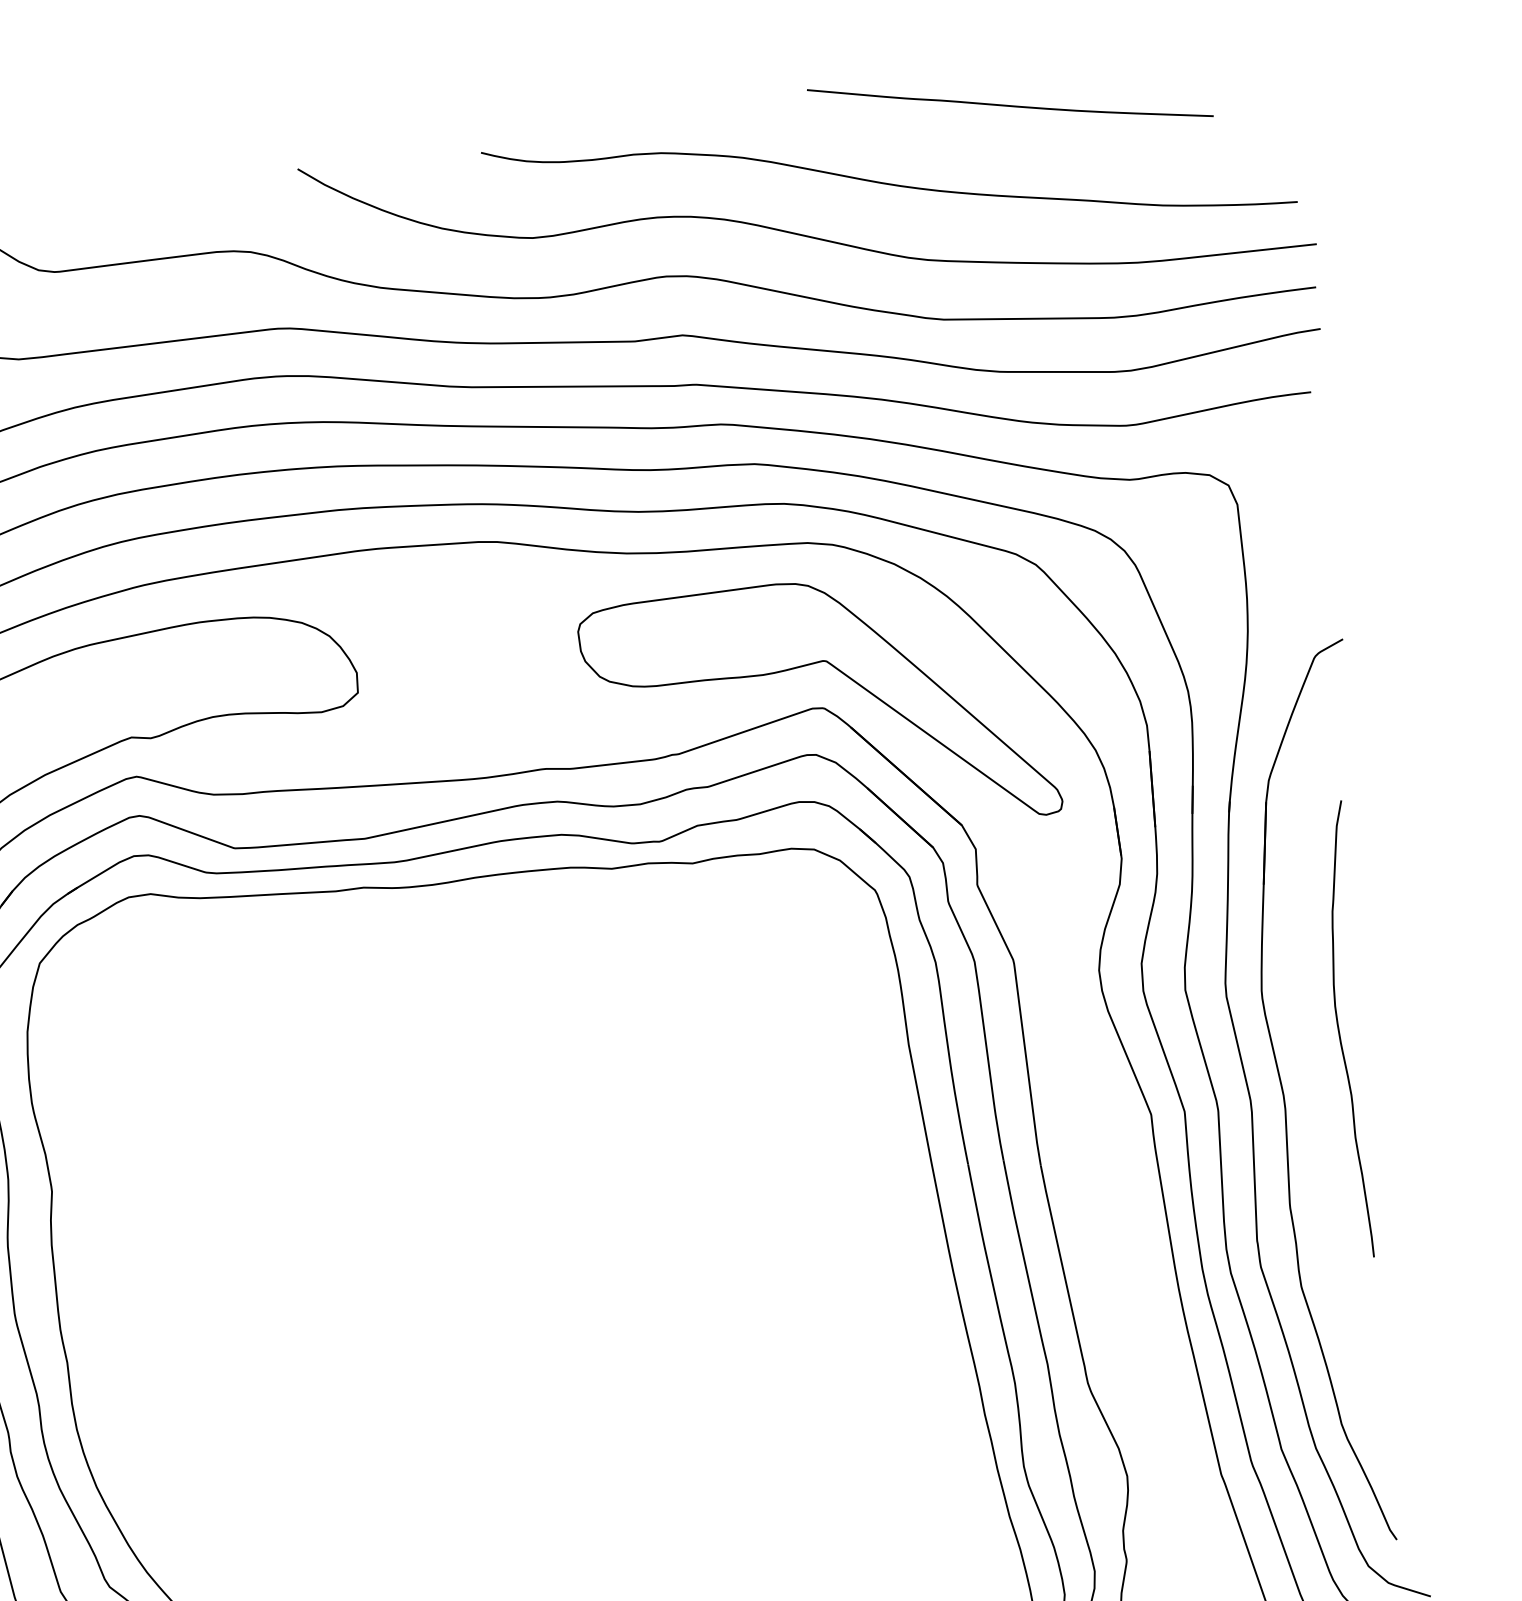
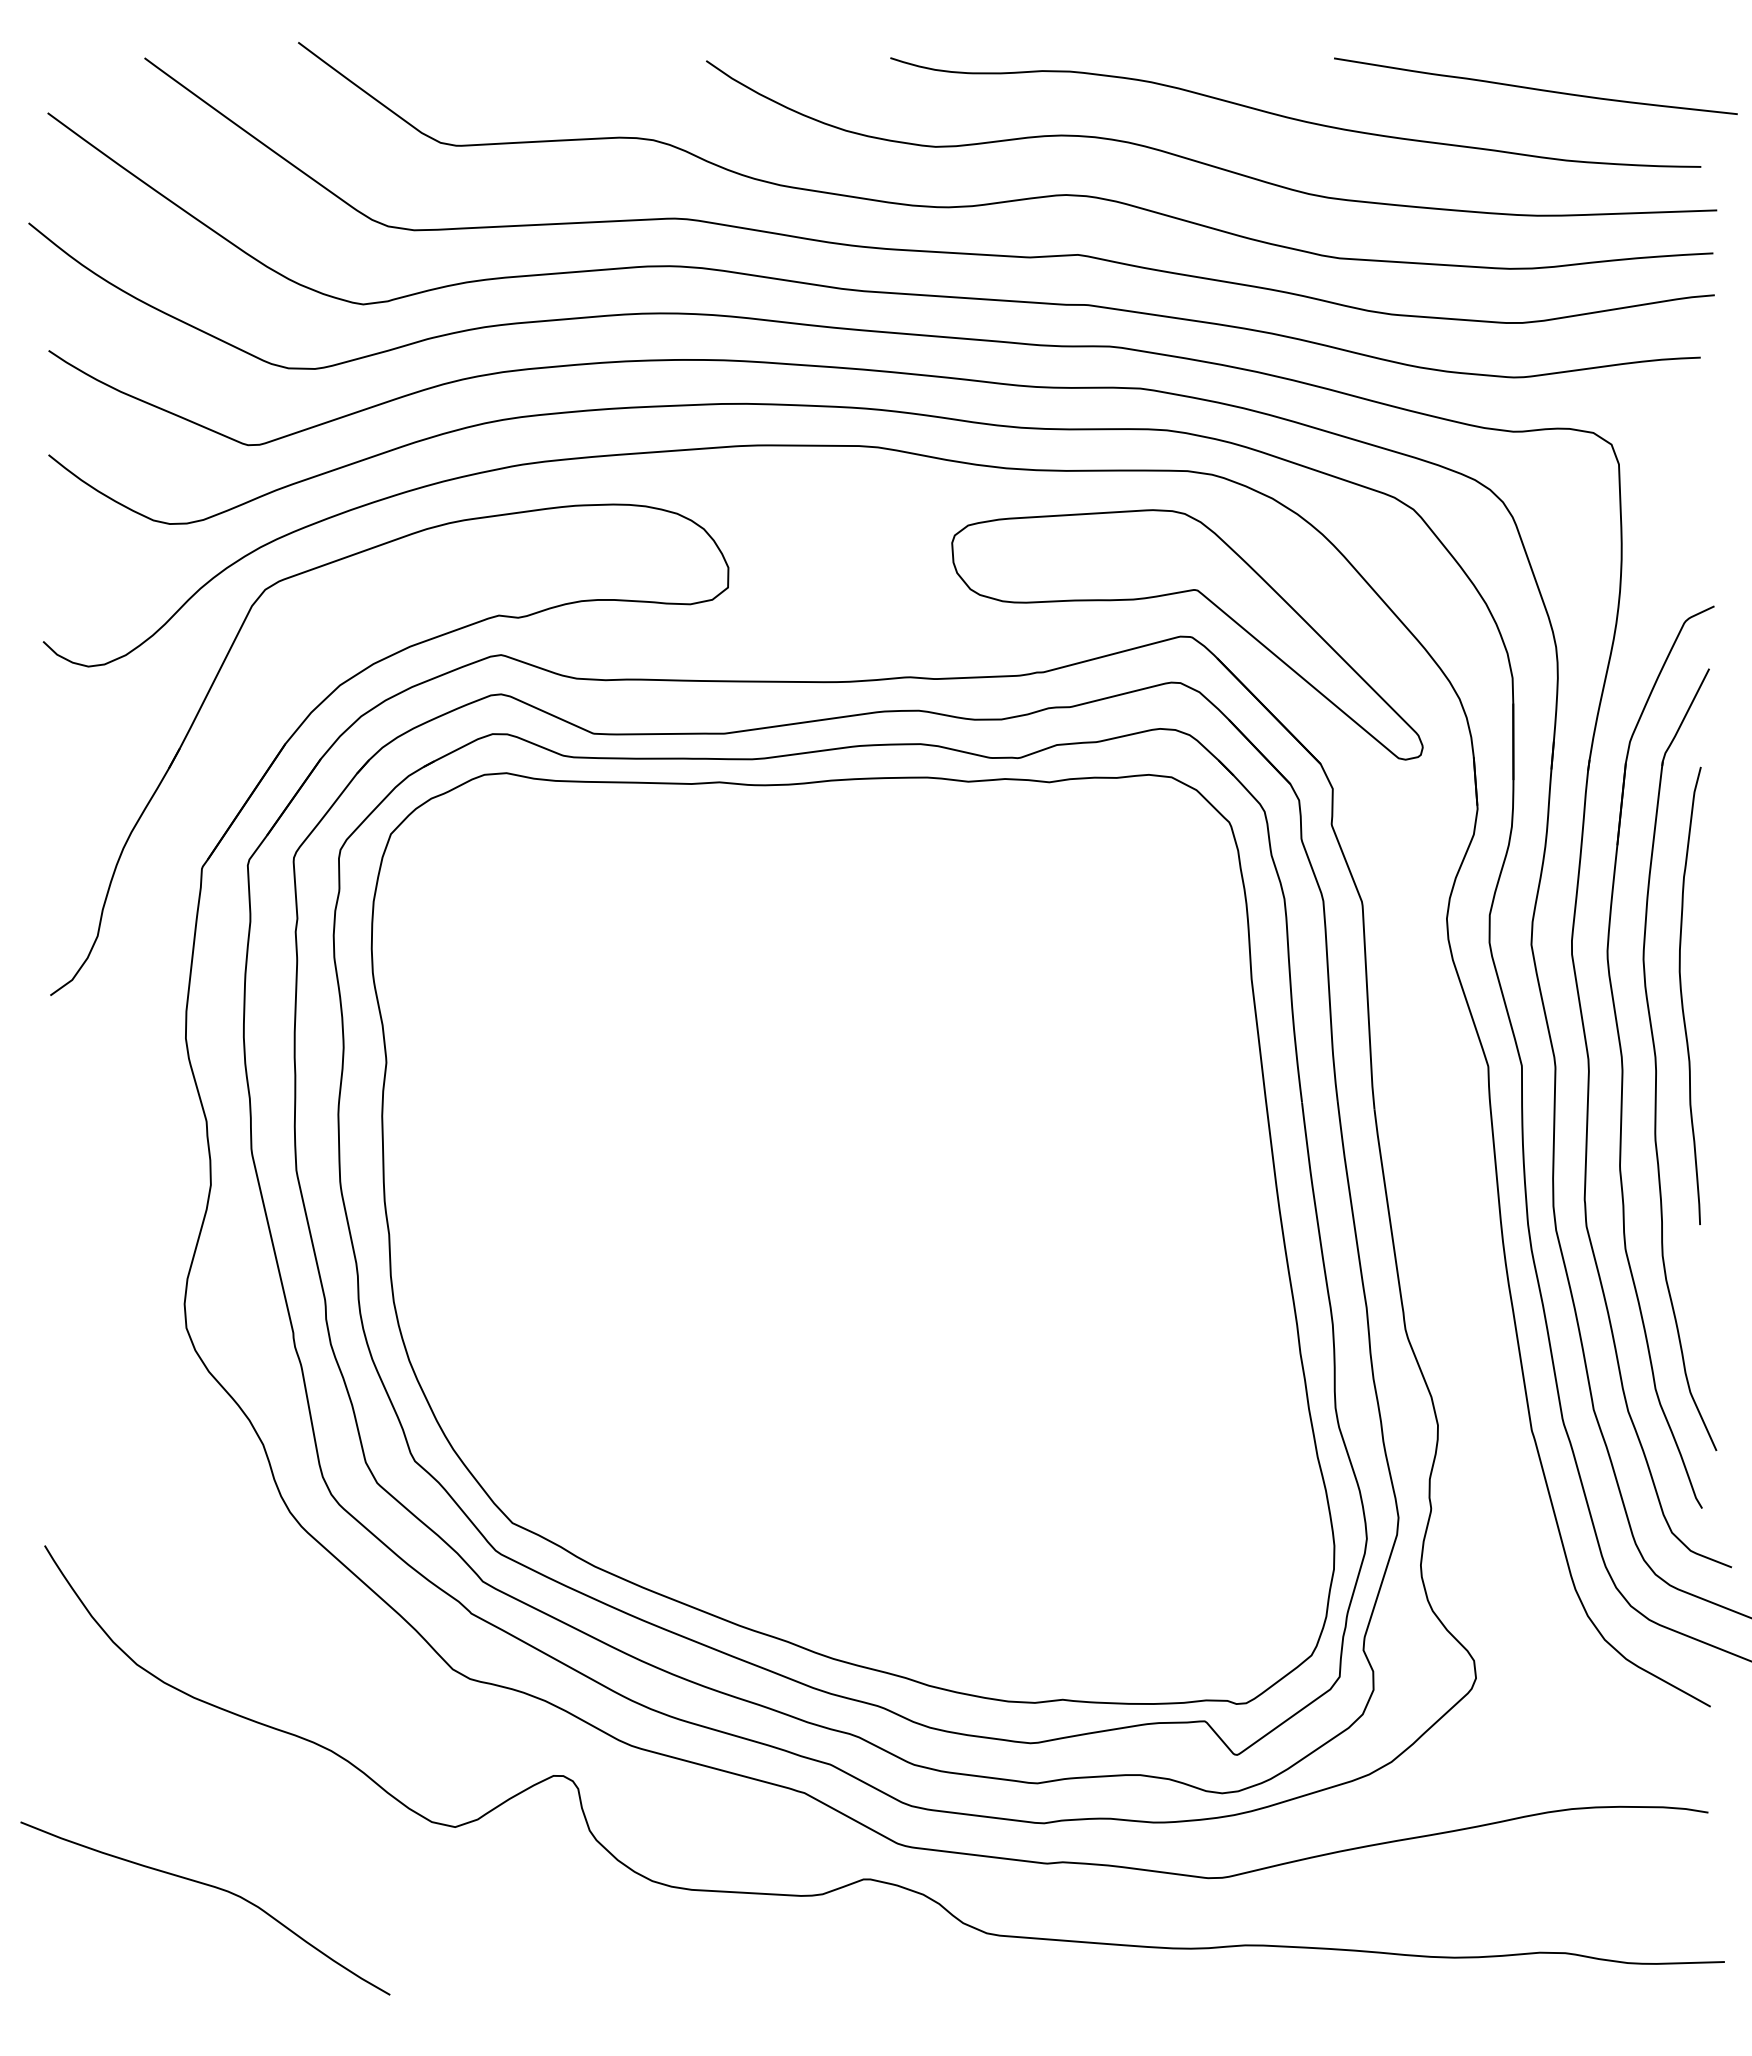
curve: (1010, 105) -> (1535, 88), moved
part: (1318, 1095) -> (1656, 1059), added

